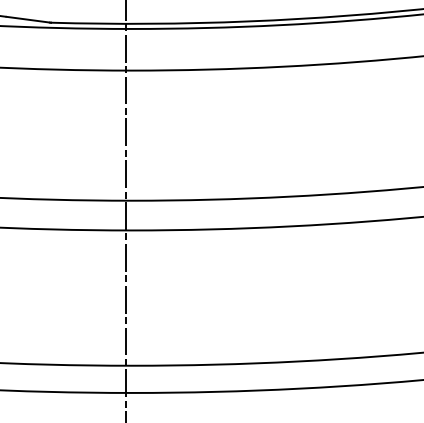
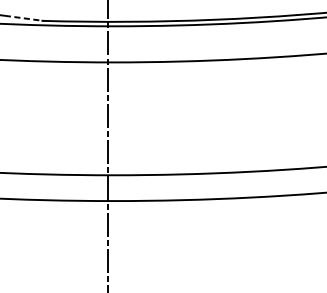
line: (29, 19) -> (24, 18), solid -> dashed

